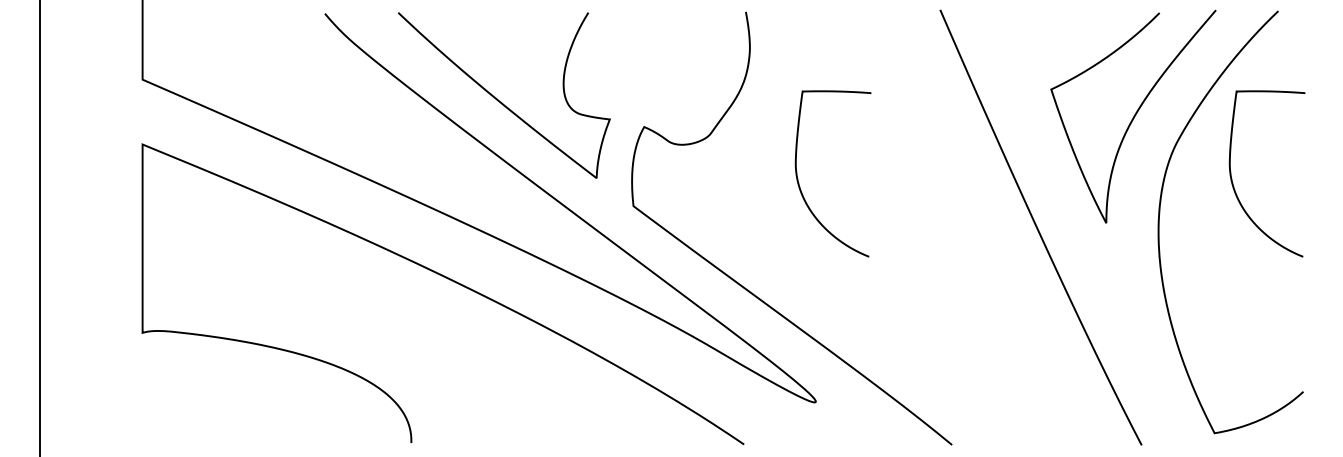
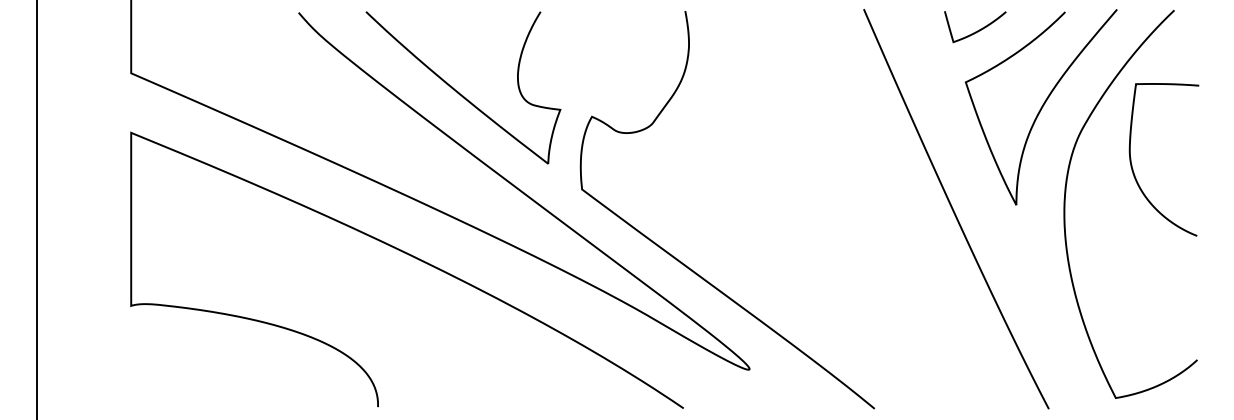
curve: (1063, 33) -> (977, 30), added
curve: (798, 178) -> (733, 164), removed

